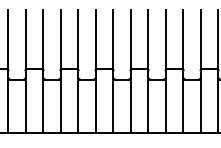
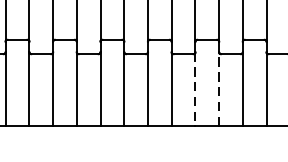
line: (183, 104) -> (219, 87), solid -> dashed
line: (165, 105) -> (195, 89), solid -> dashed

